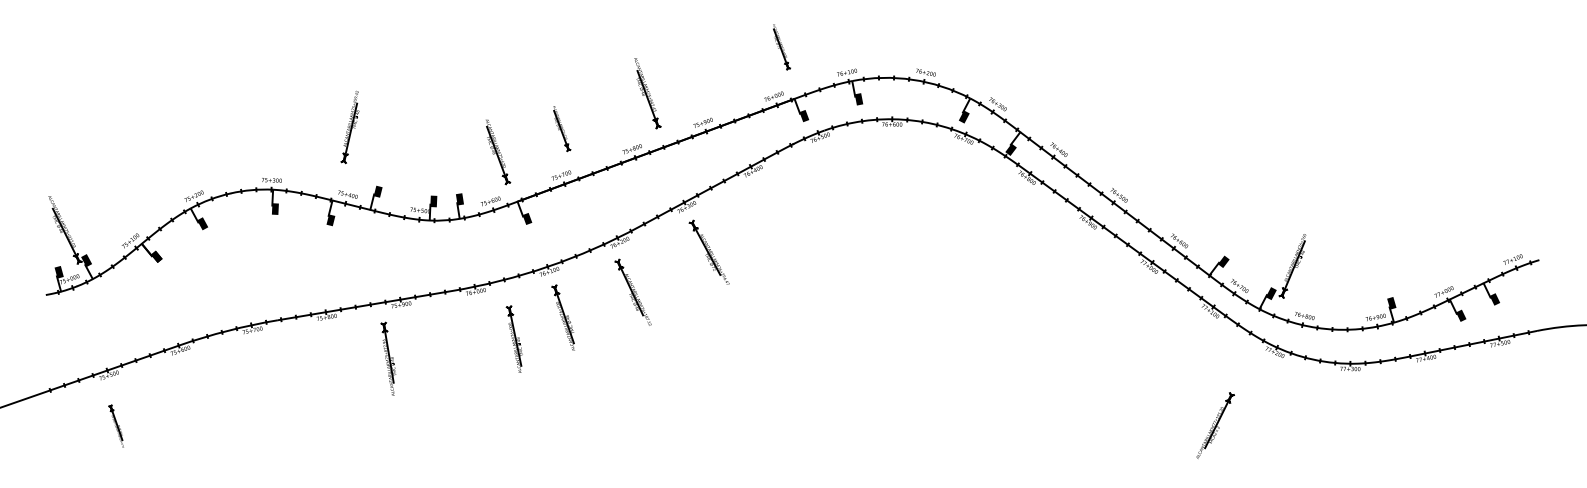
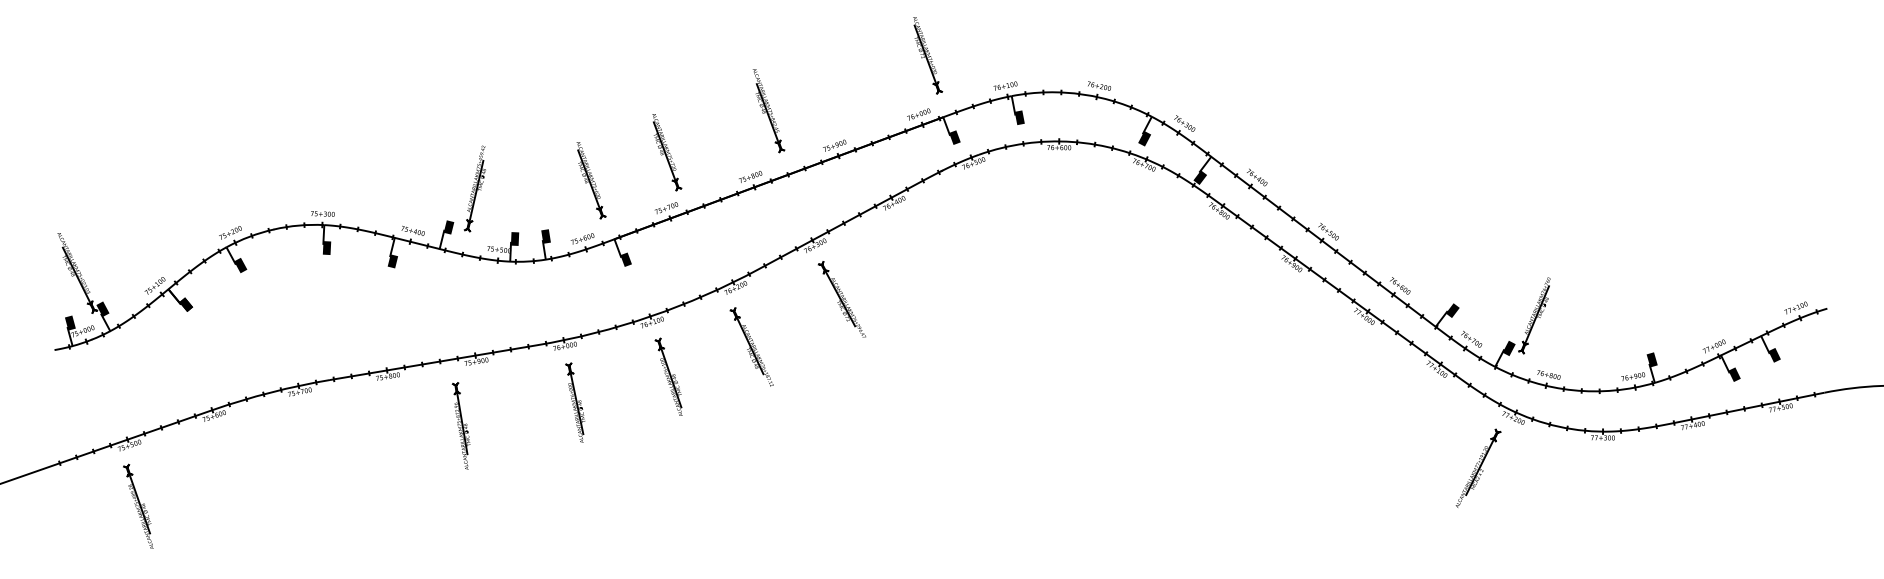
part: (781, 47) -> (927, 56), size x1.43
part: (349, 127) -> (474, 189), moved
part: (561, 128) -> (666, 152), size x1.43
part: (513, 338) -> (574, 401), moved
part: (116, 425) -> (138, 504), size x1.67
part: (1215, 425) -> (1478, 468), moved

